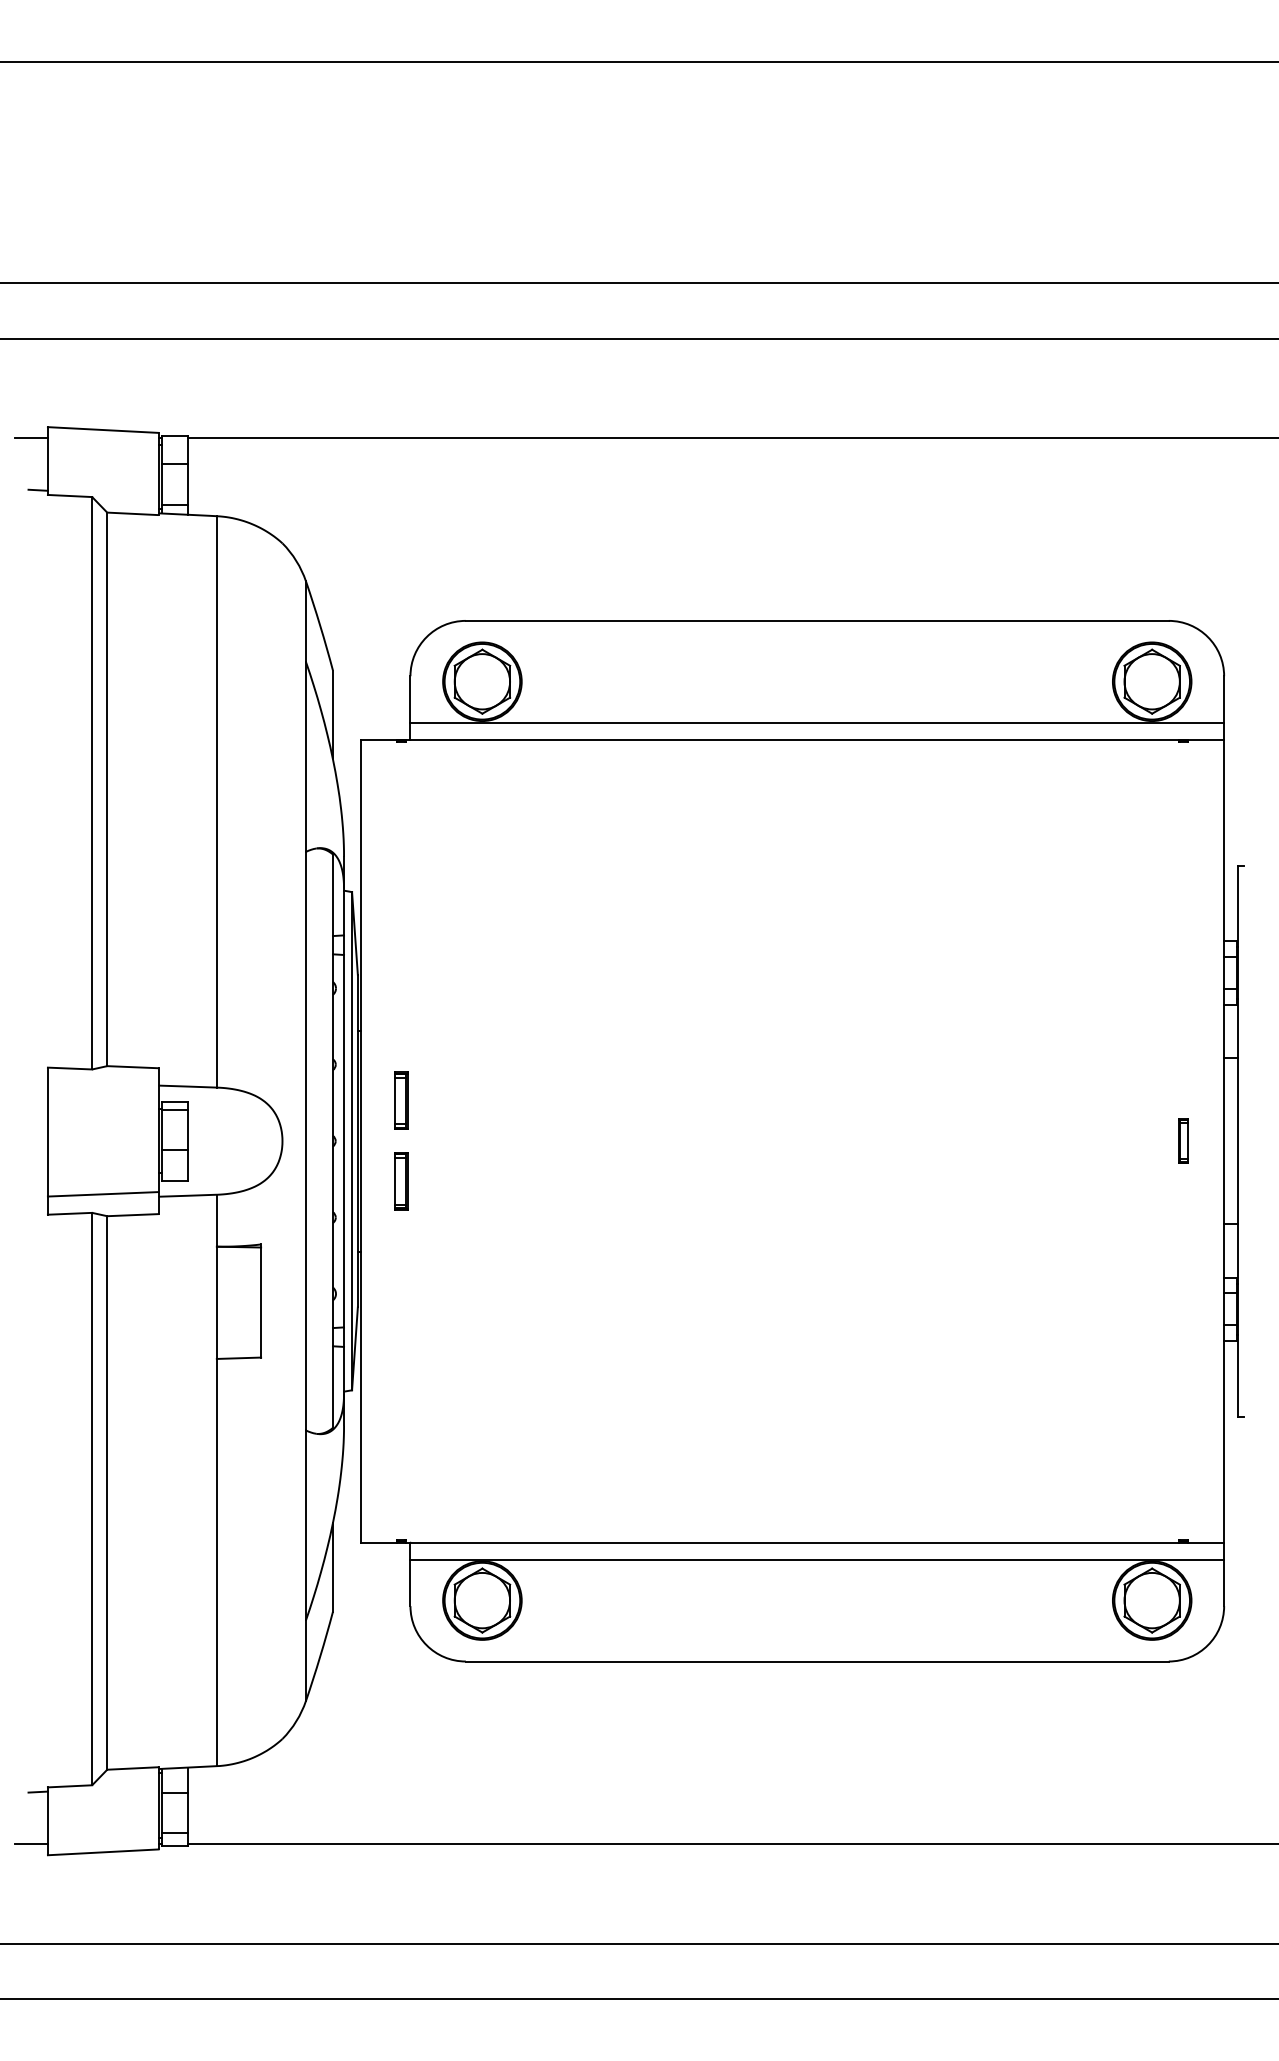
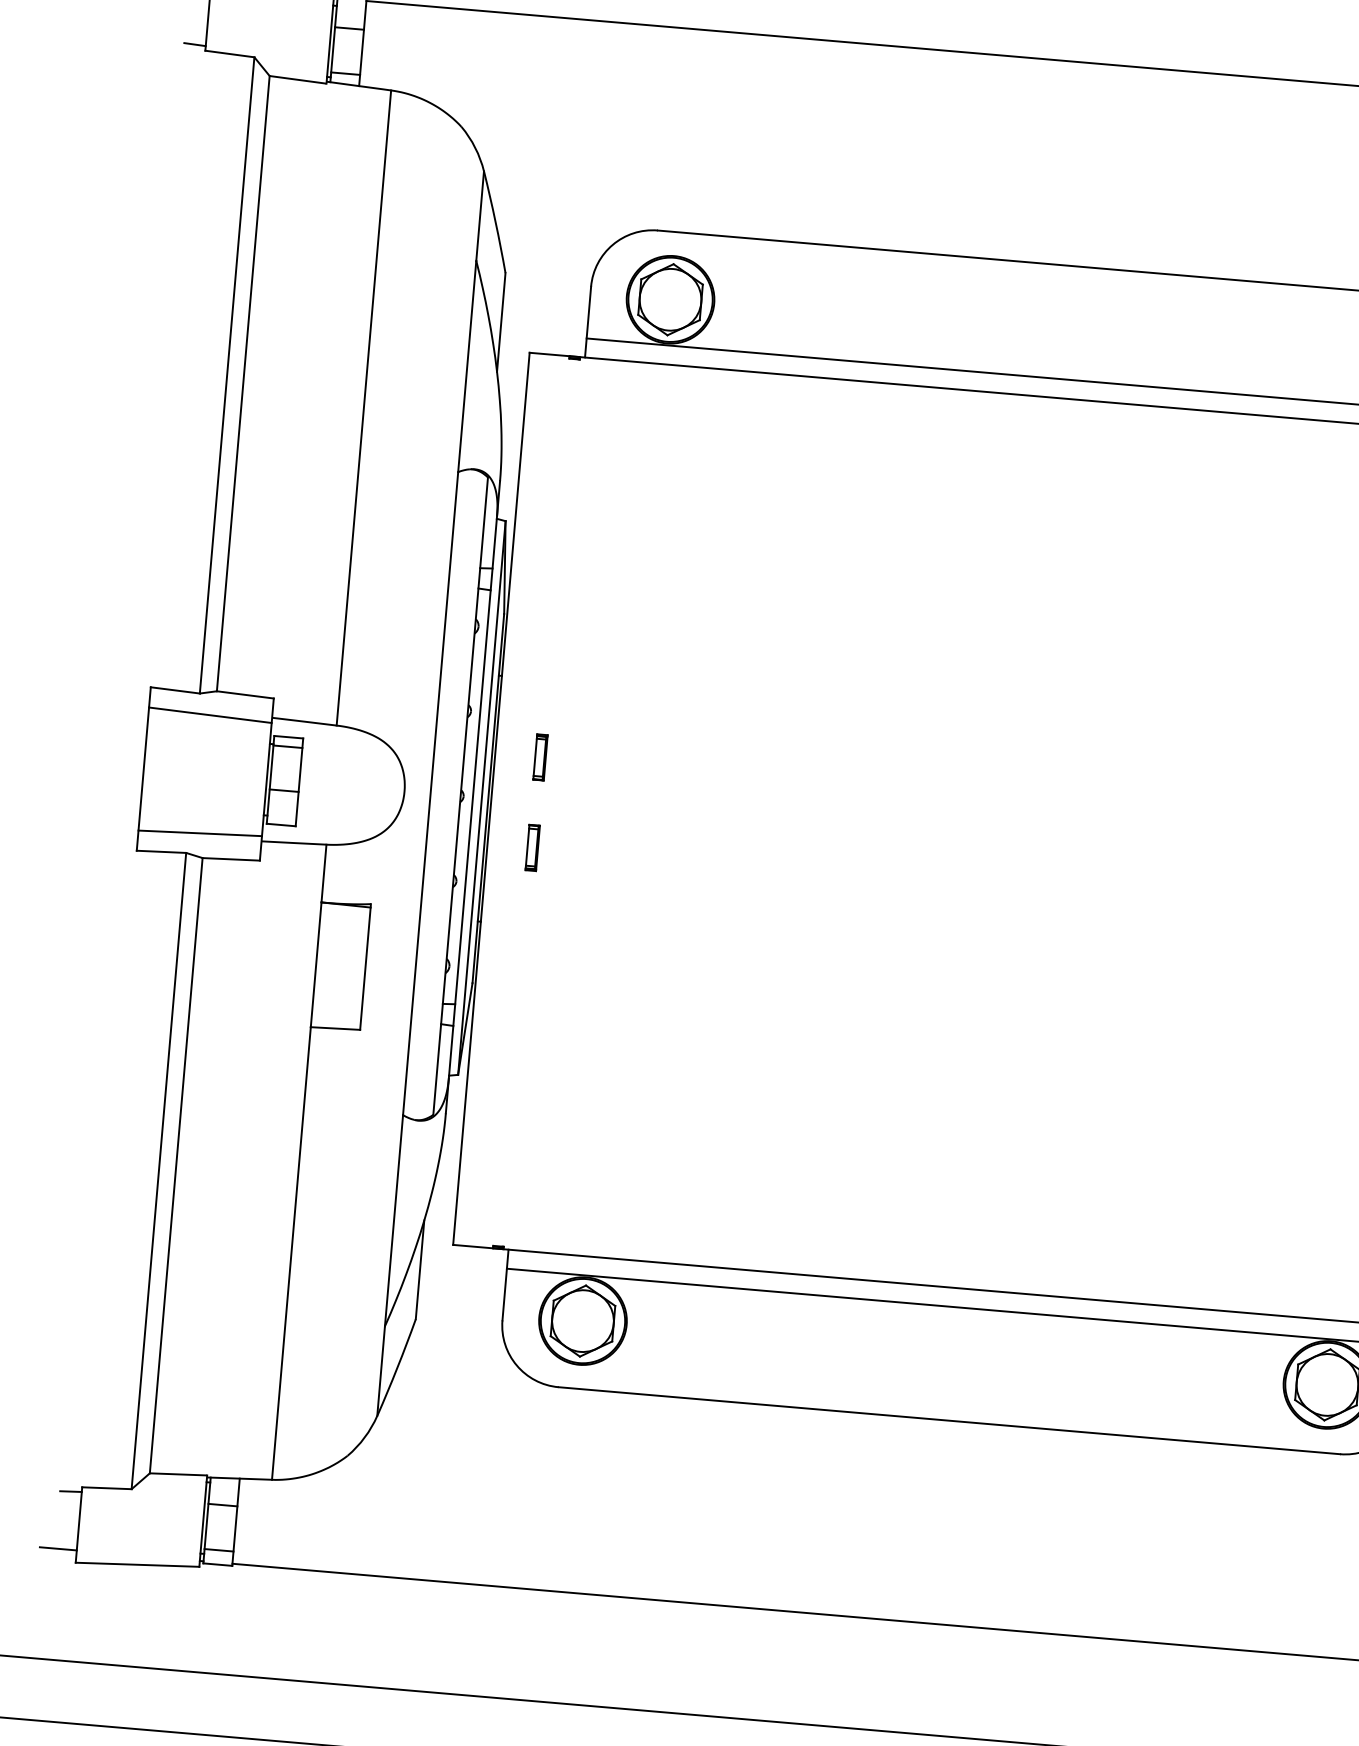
line: (102, 1087) -> (209, 714), added
part: (401, 1100) -> (540, 757), size x0.71
part: (401, 1181) -> (532, 847), size x0.71

